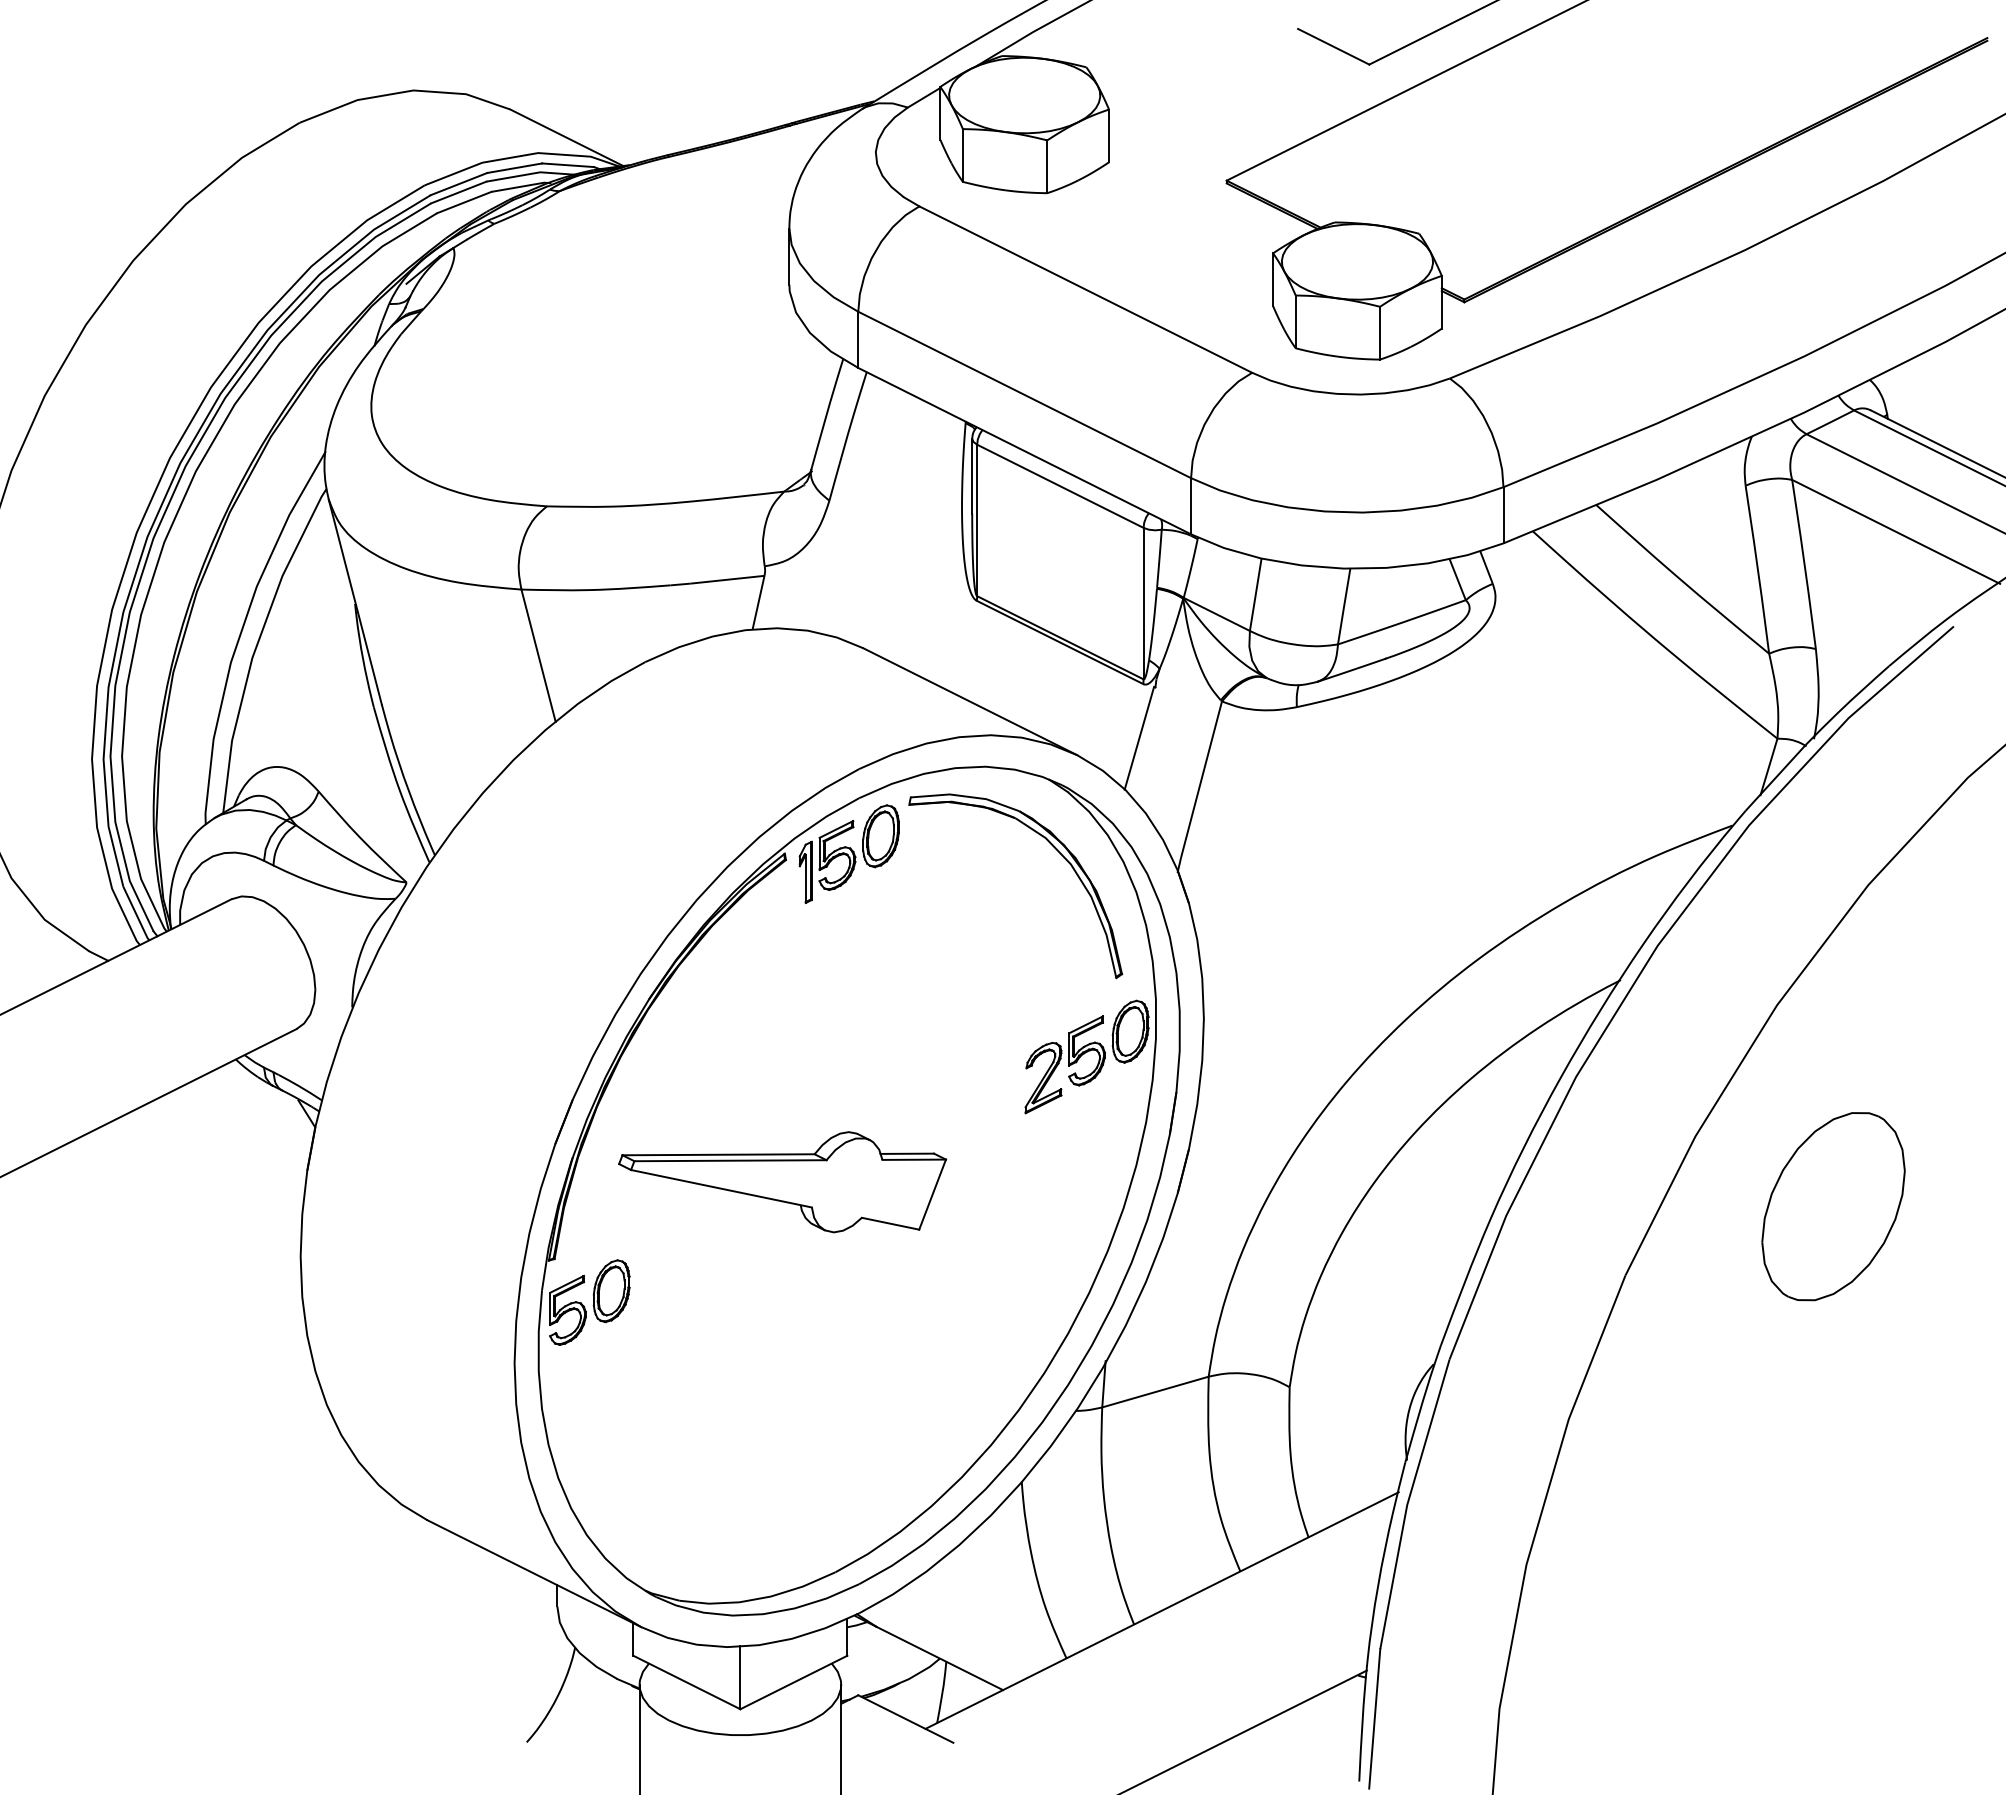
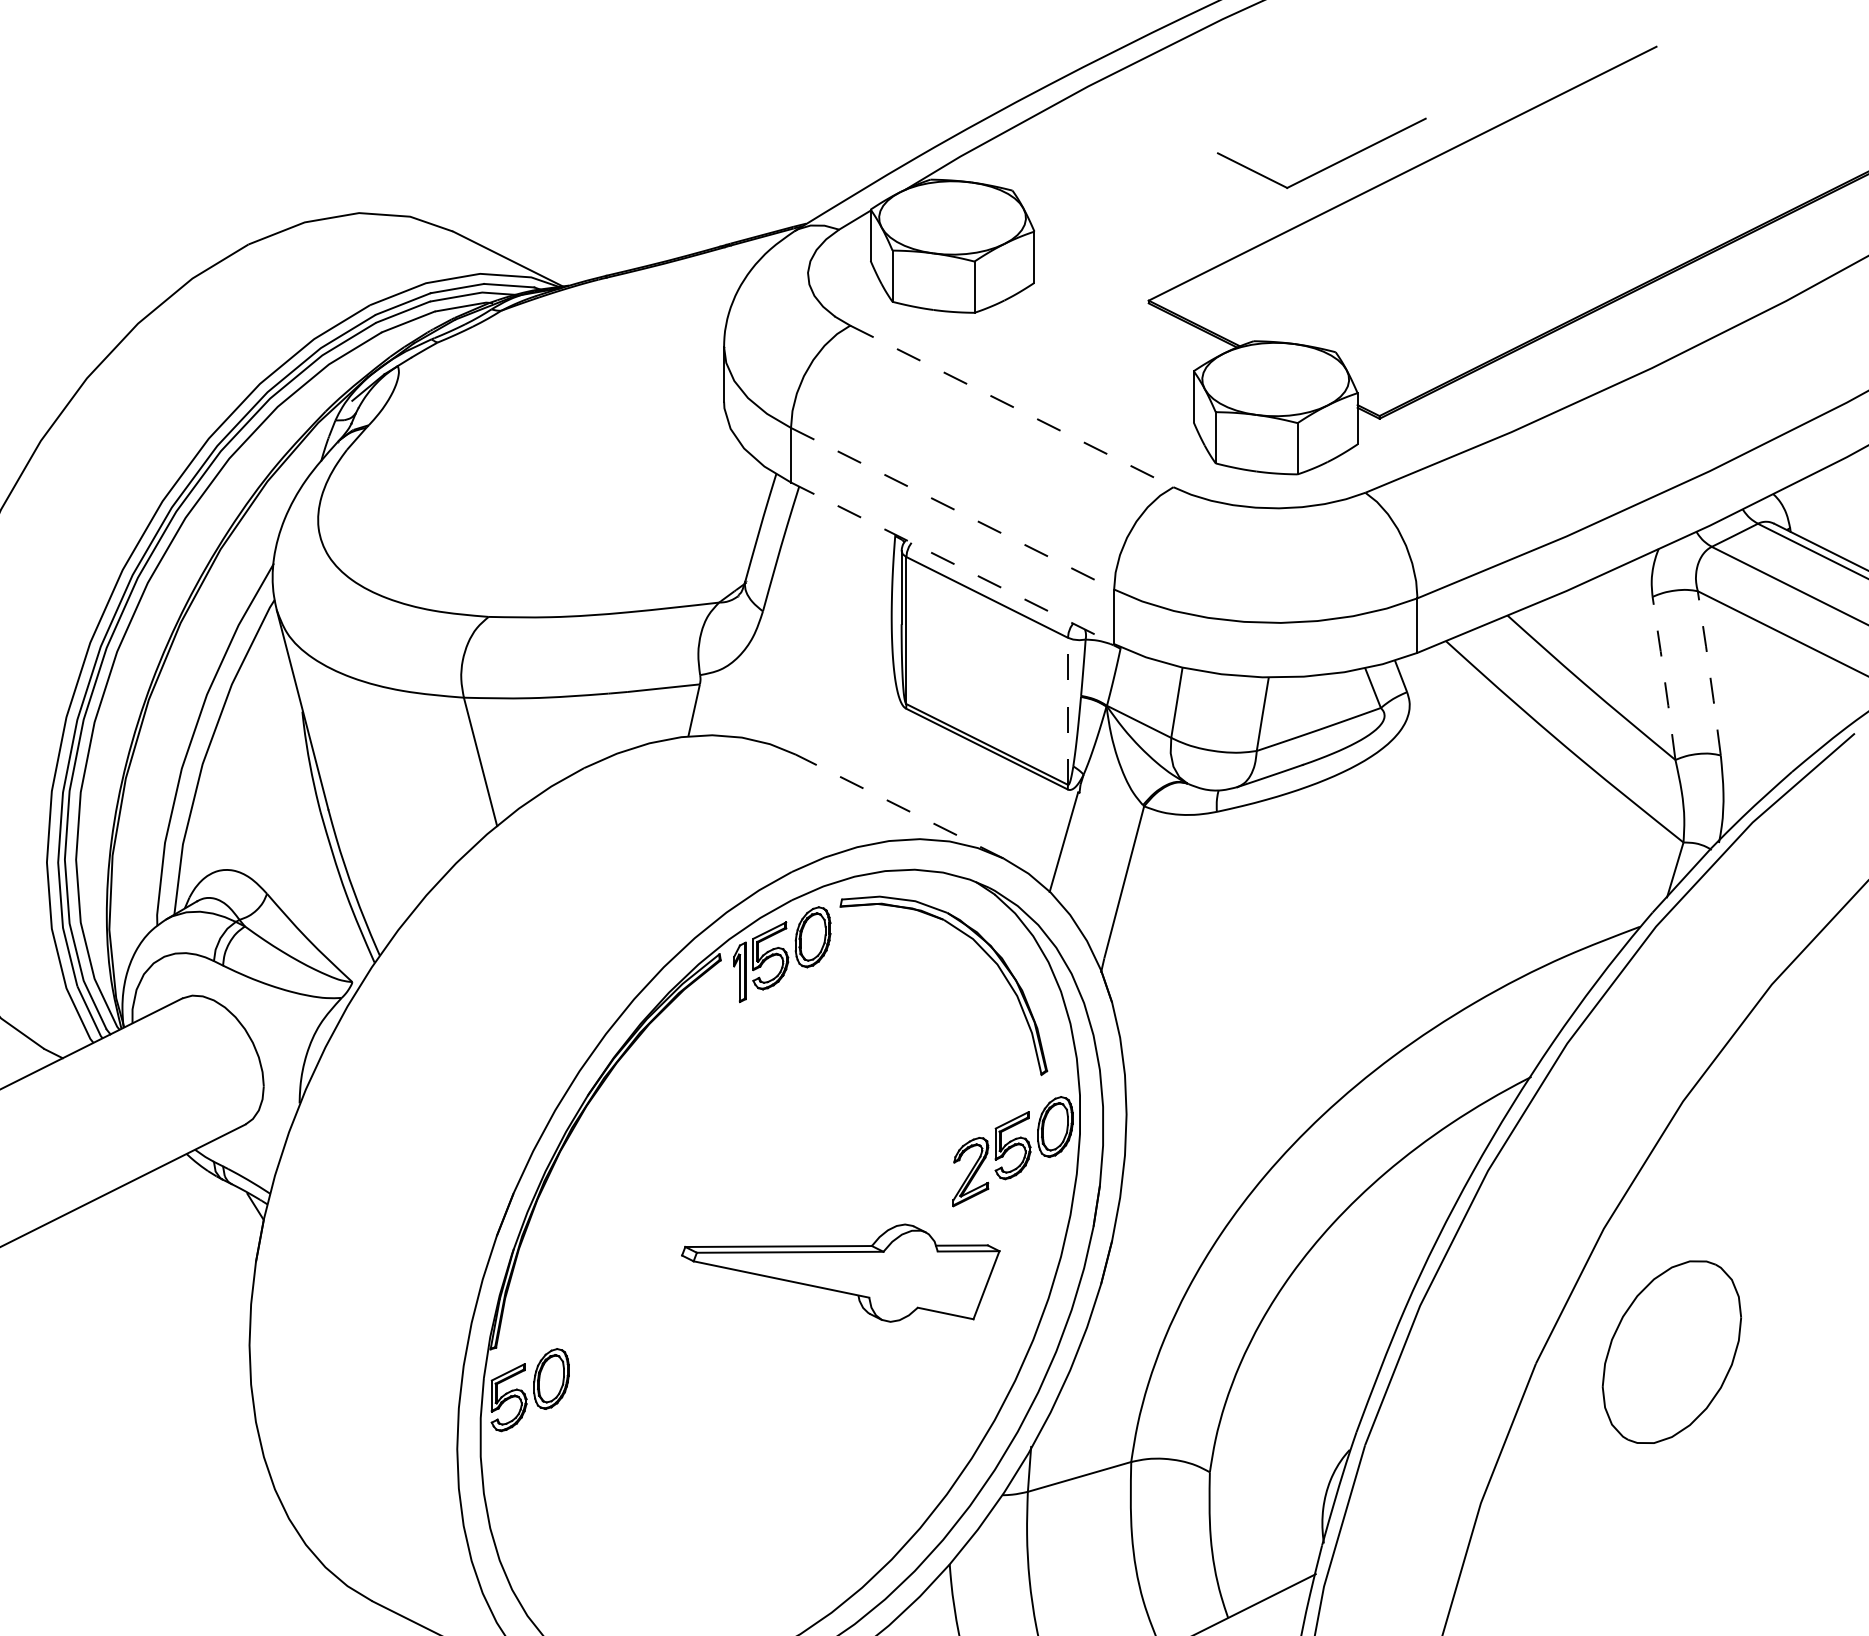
line: (1086, 289) -> (1012, 406), solid -> dashed
line: (1025, 395) -> (953, 509), solid -> dashed
line: (1025, 451) -> (953, 563), solid -> dashed
line: (1804, 564) -> (1709, 673), solid -> dashed
line: (1757, 569) -> (1664, 678), solid -> dashed
line: (1143, 603) -> (1067, 711), solid -> dashed
line: (970, 701) -> (899, 806), solid -> dashed
part: (782, 1182) -> (840, 1273), moved
part: (1833, 1206) -> (1671, 1352), moved

